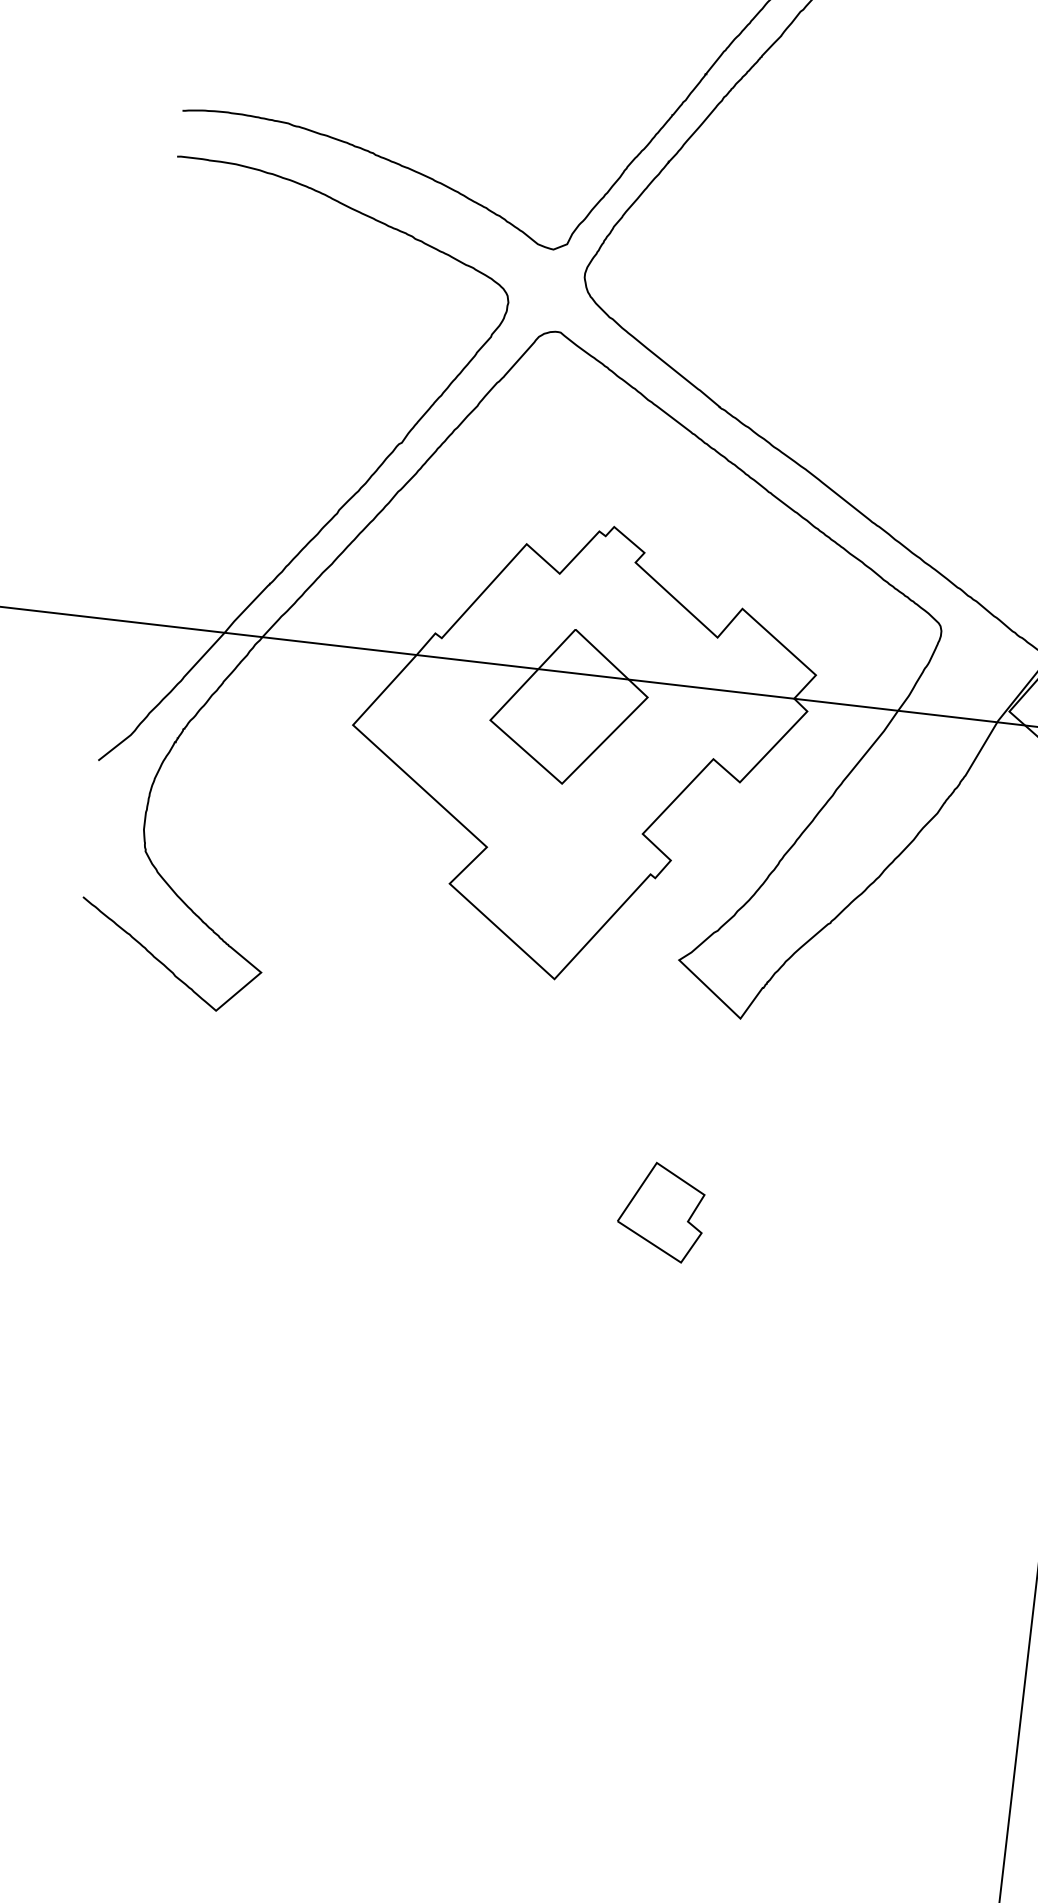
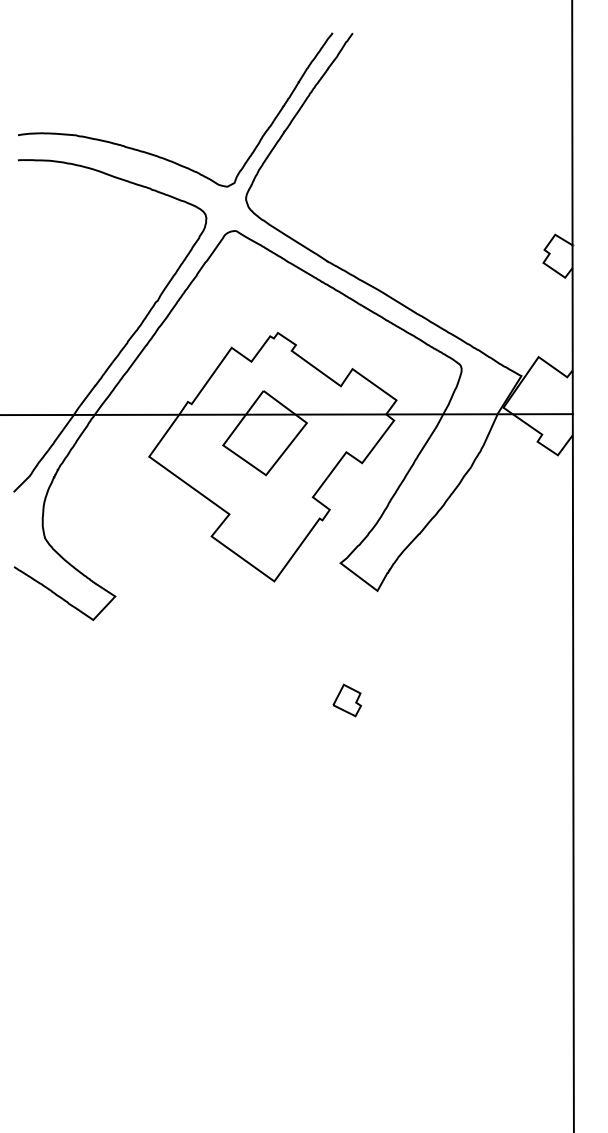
part: (662, 1211) -> (347, 700), size x0.6

